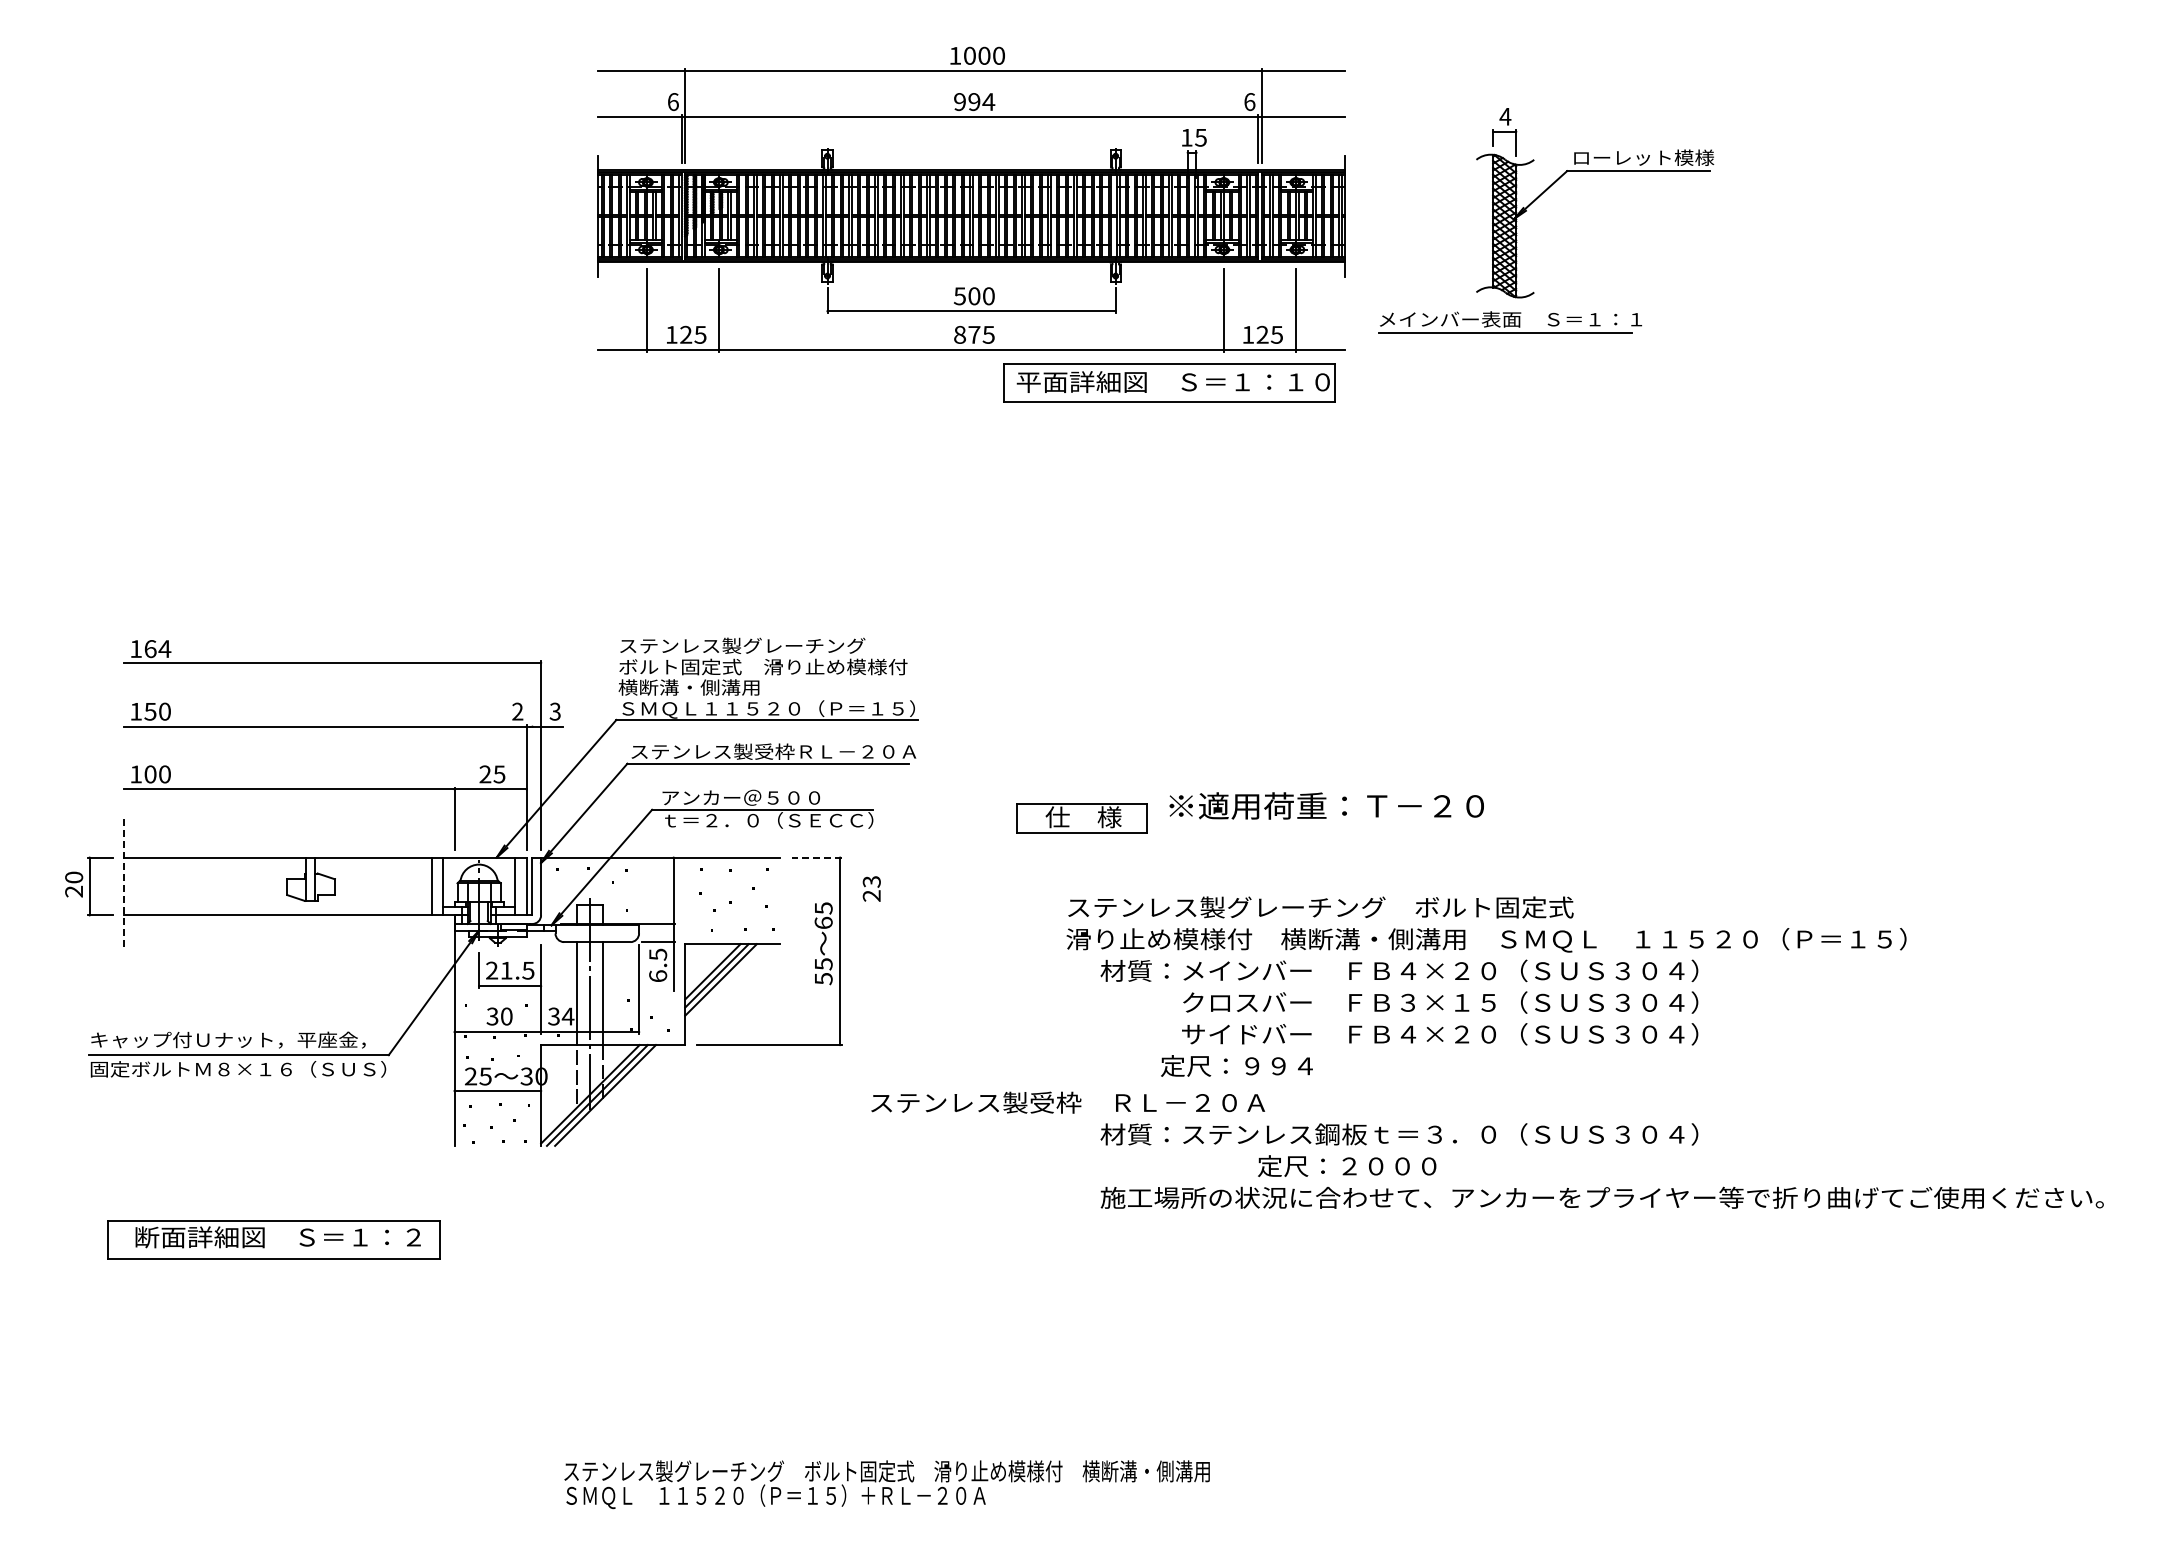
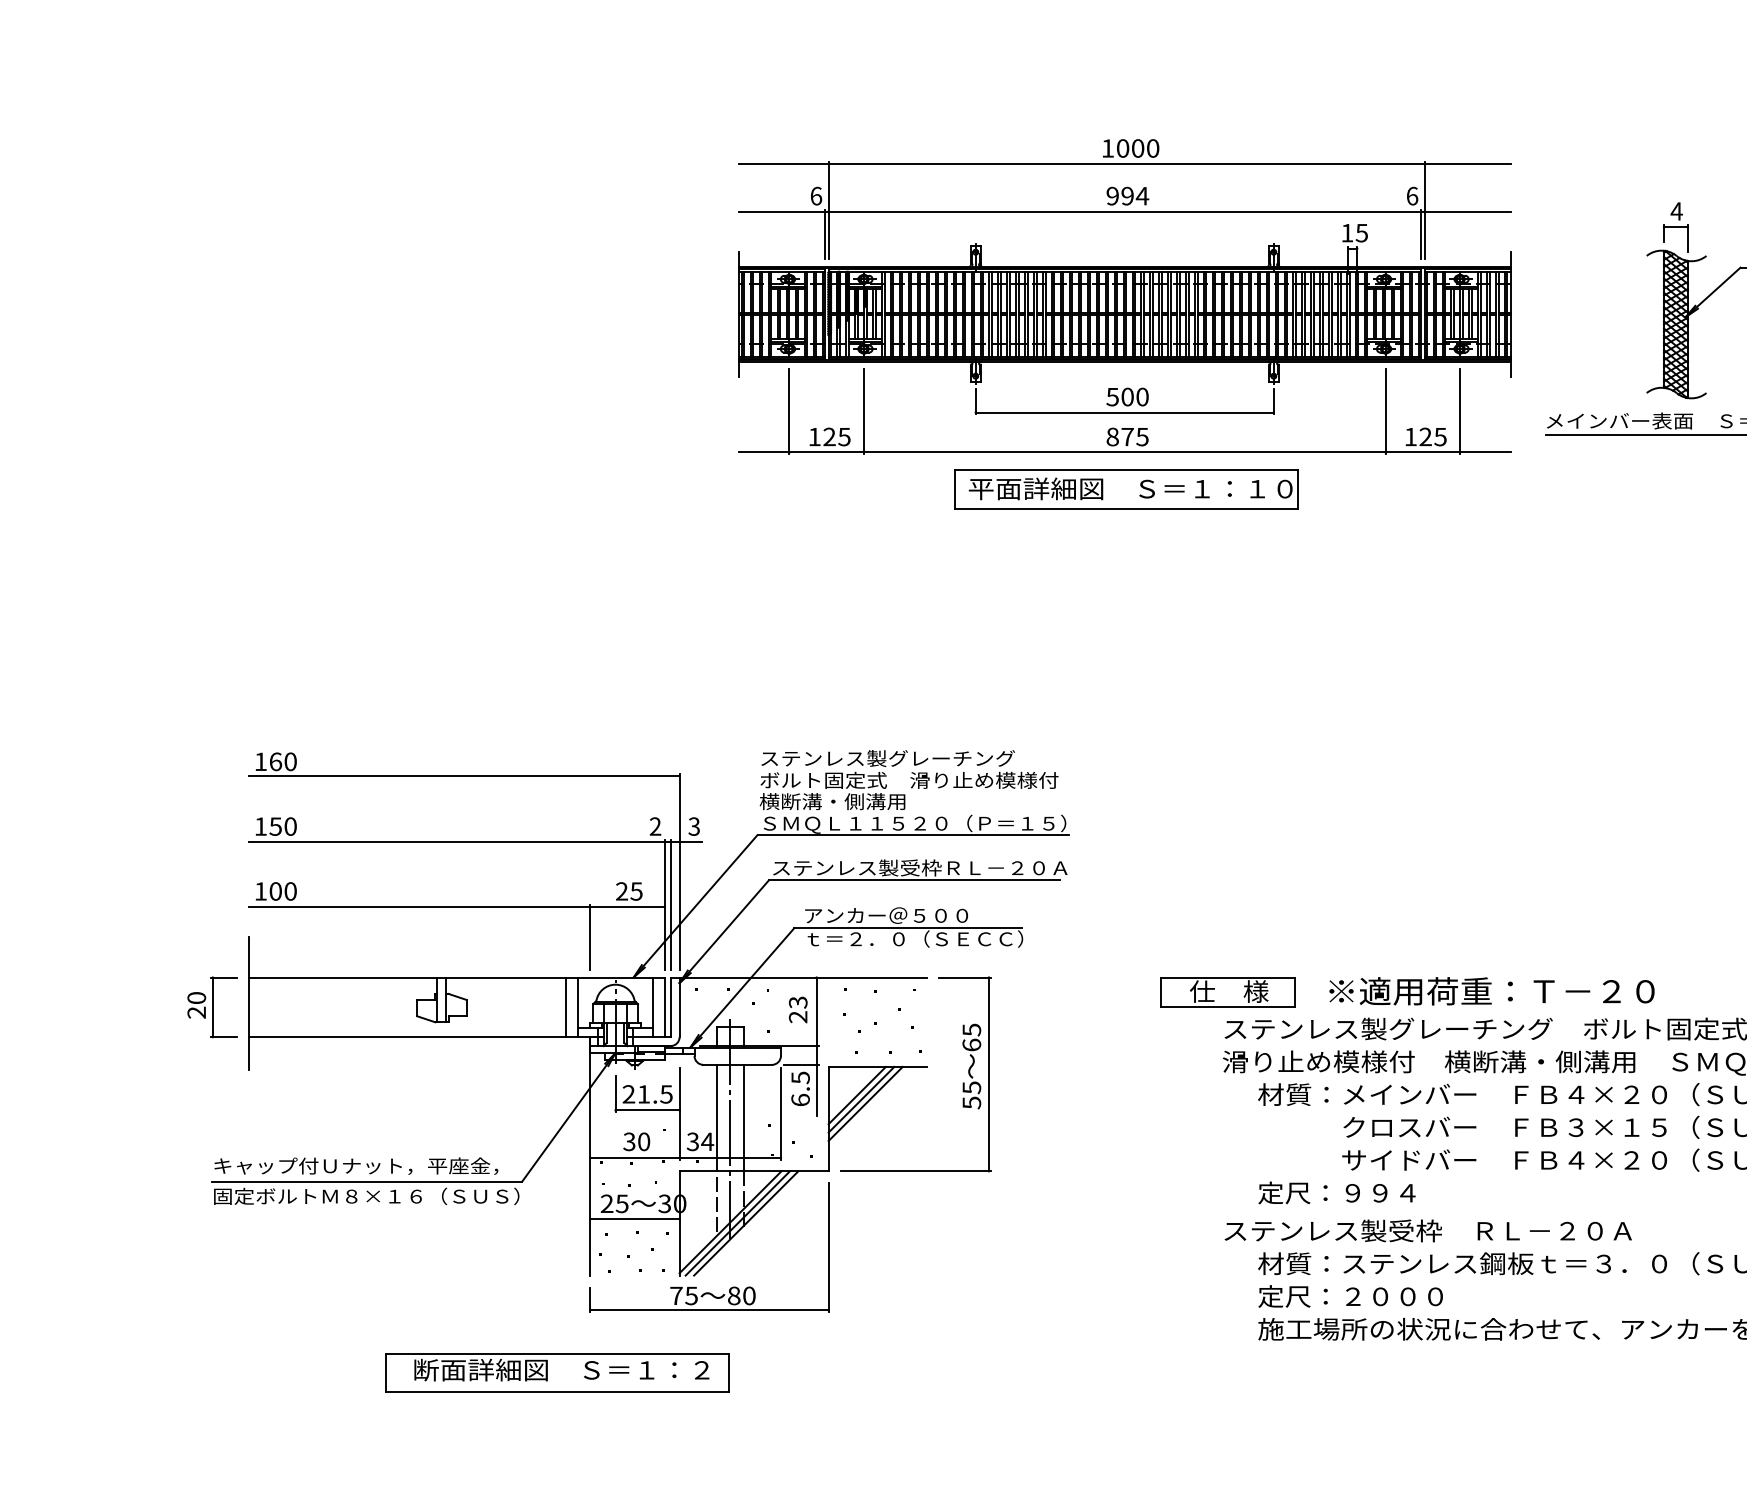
part: (1169, 382) -> (1126, 489), moved
text: (164, 649) -> (290, 762), 164 -> 160
line: (532, 787) -> (670, 904), added
text: (1326, 805) -> (1491, 990), moved
part: (1081, 818) -> (1227, 992), moved
line: (816, 857) -> (964, 977), dashed -> solid
line: (124, 882) -> (248, 1003), dashed -> solid
text: (871, 888) -> (797, 1009), moved
text: (1236, 1065) -> (1336, 1192), moved
text: (1068, 1102) -> (1428, 1230), moved
part: (557, 1156) -> (696, 1286), added
text: (1347, 1165) -> (1351, 1295), moved
part: (273, 1239) -> (556, 1372), moved

